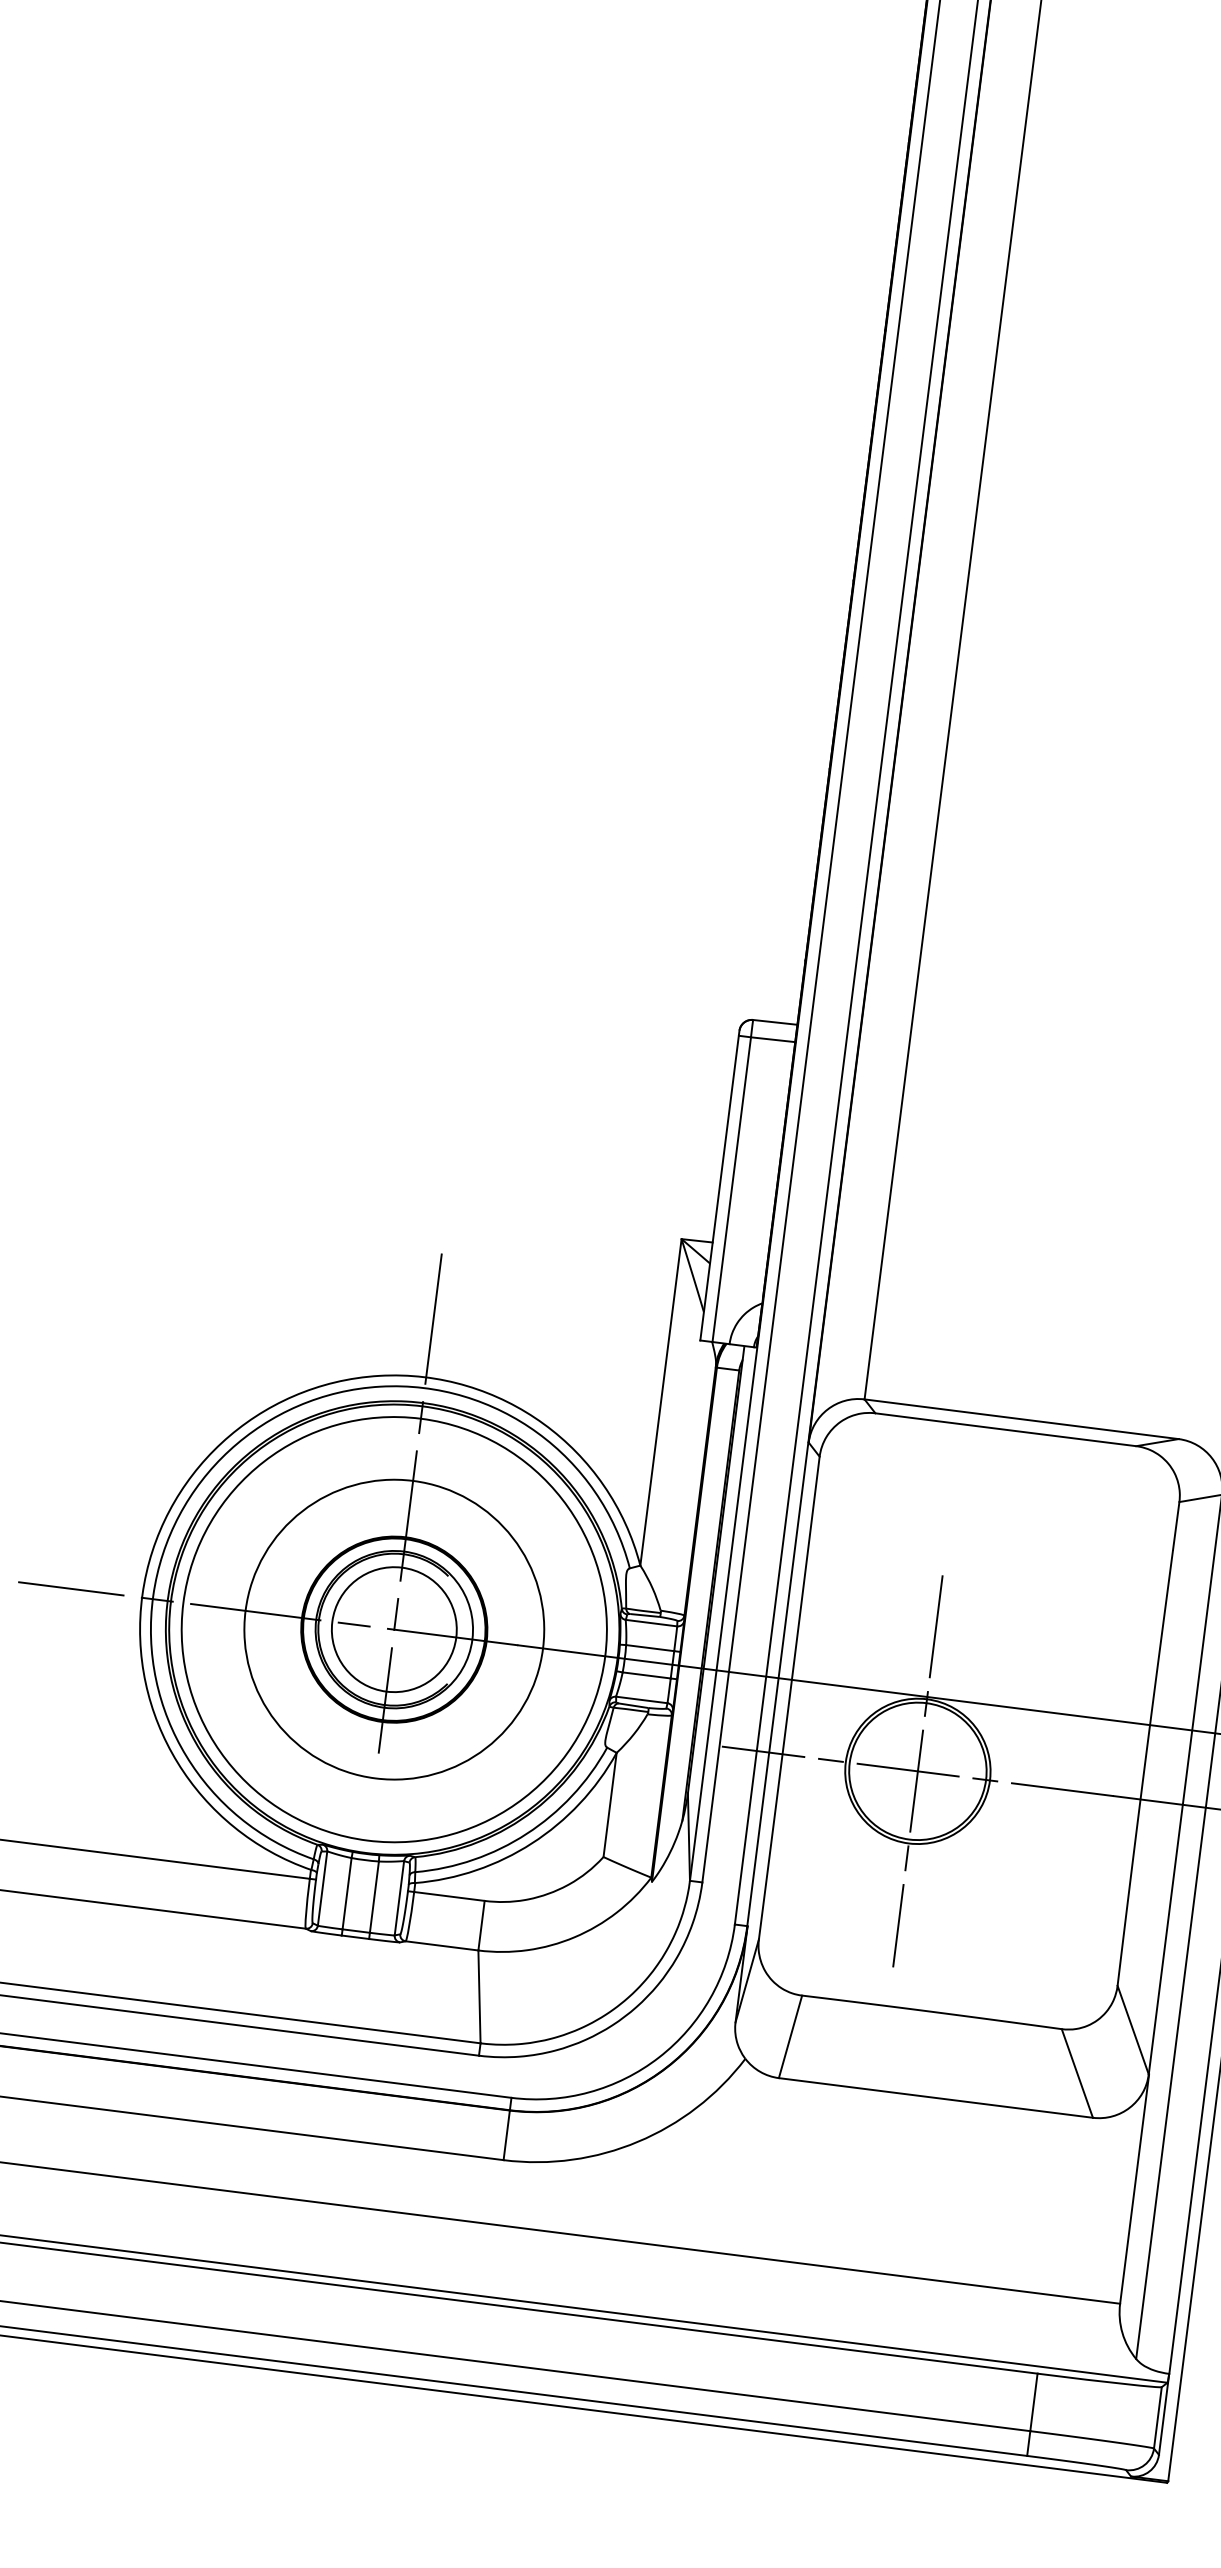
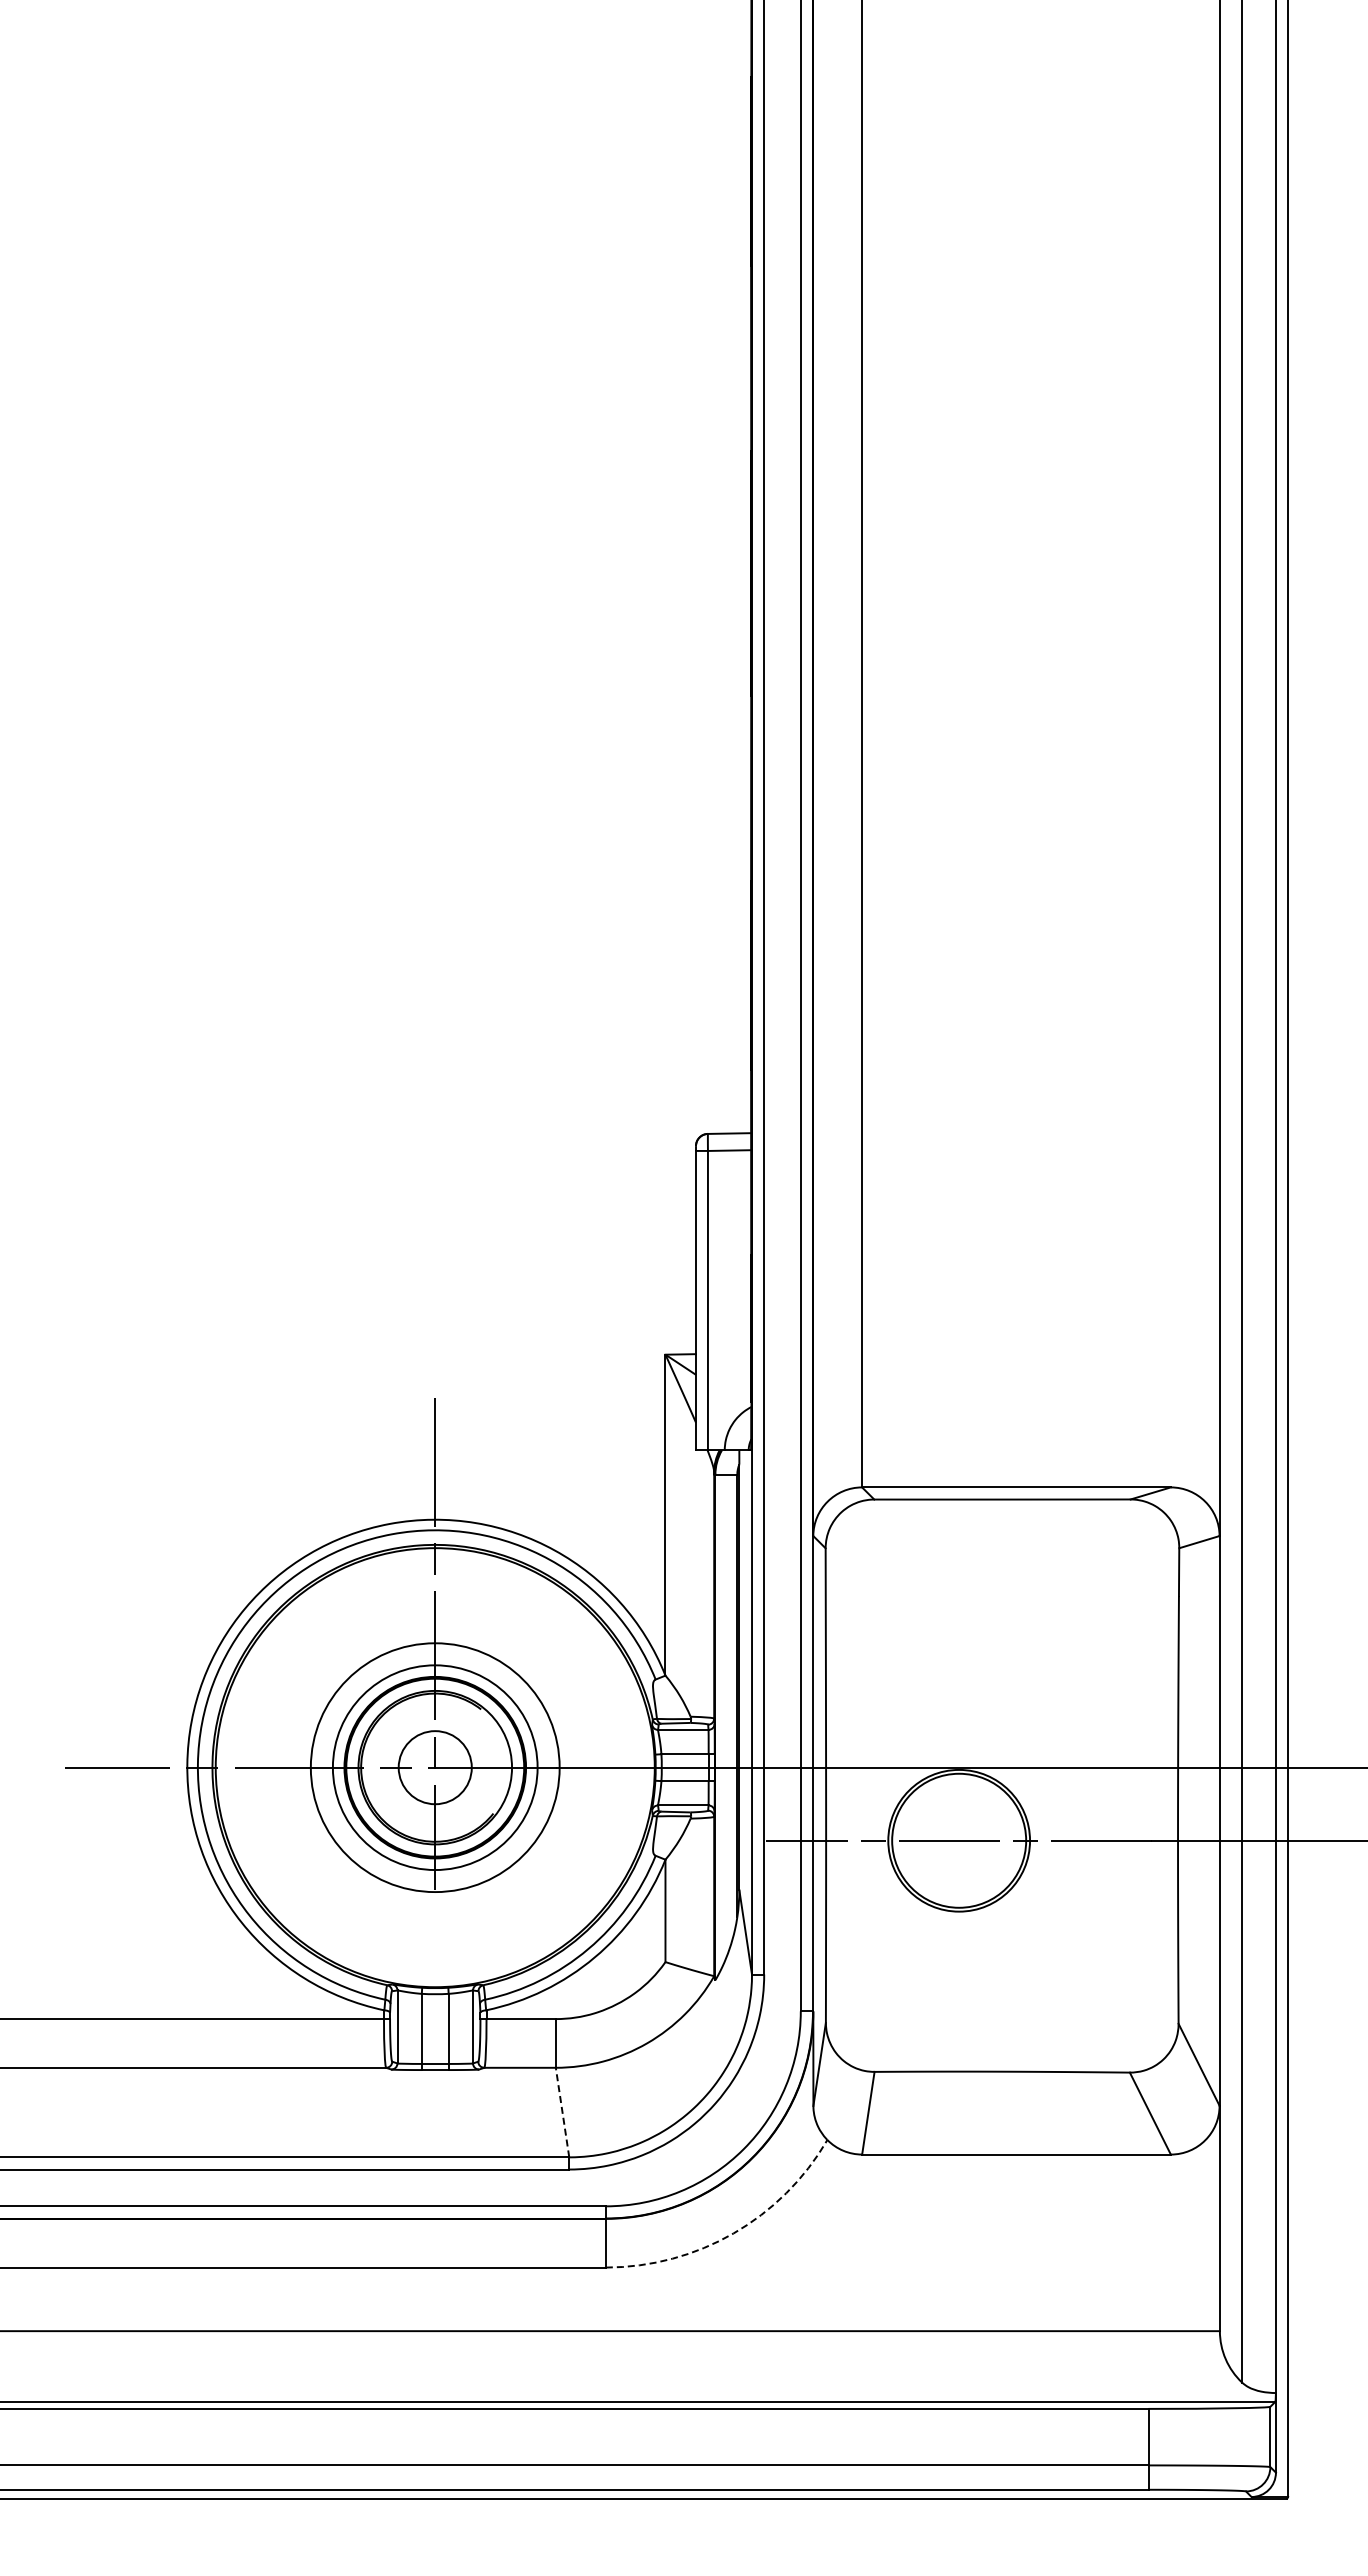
circle: (393, 1629) -> (434, 1767), size x0.6
circle: (394, 1629) -> (435, 1767), size x0.6
circle: (394, 1629) -> (435, 1767), size x0.7
line: (918, 1771) -> (959, 1840), removed
line: (479, 1996) -> (562, 2112), solid -> dashed
arc: (637, 2141) -> (733, 2233), solid -> dashed

